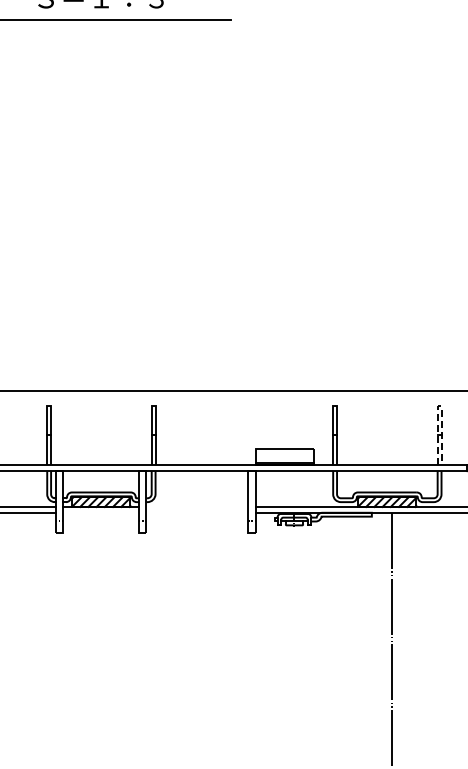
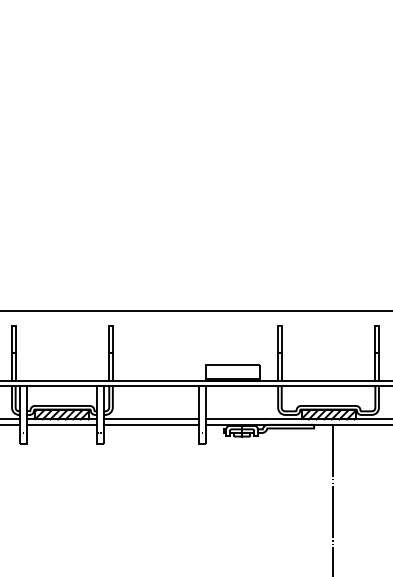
line: (439, 406) -> (377, 325), dashed -> solid
line: (197, 506) -> (151, 419), added
line: (100, 512) -> (61, 424), added
line: (197, 512) -> (151, 424), added

